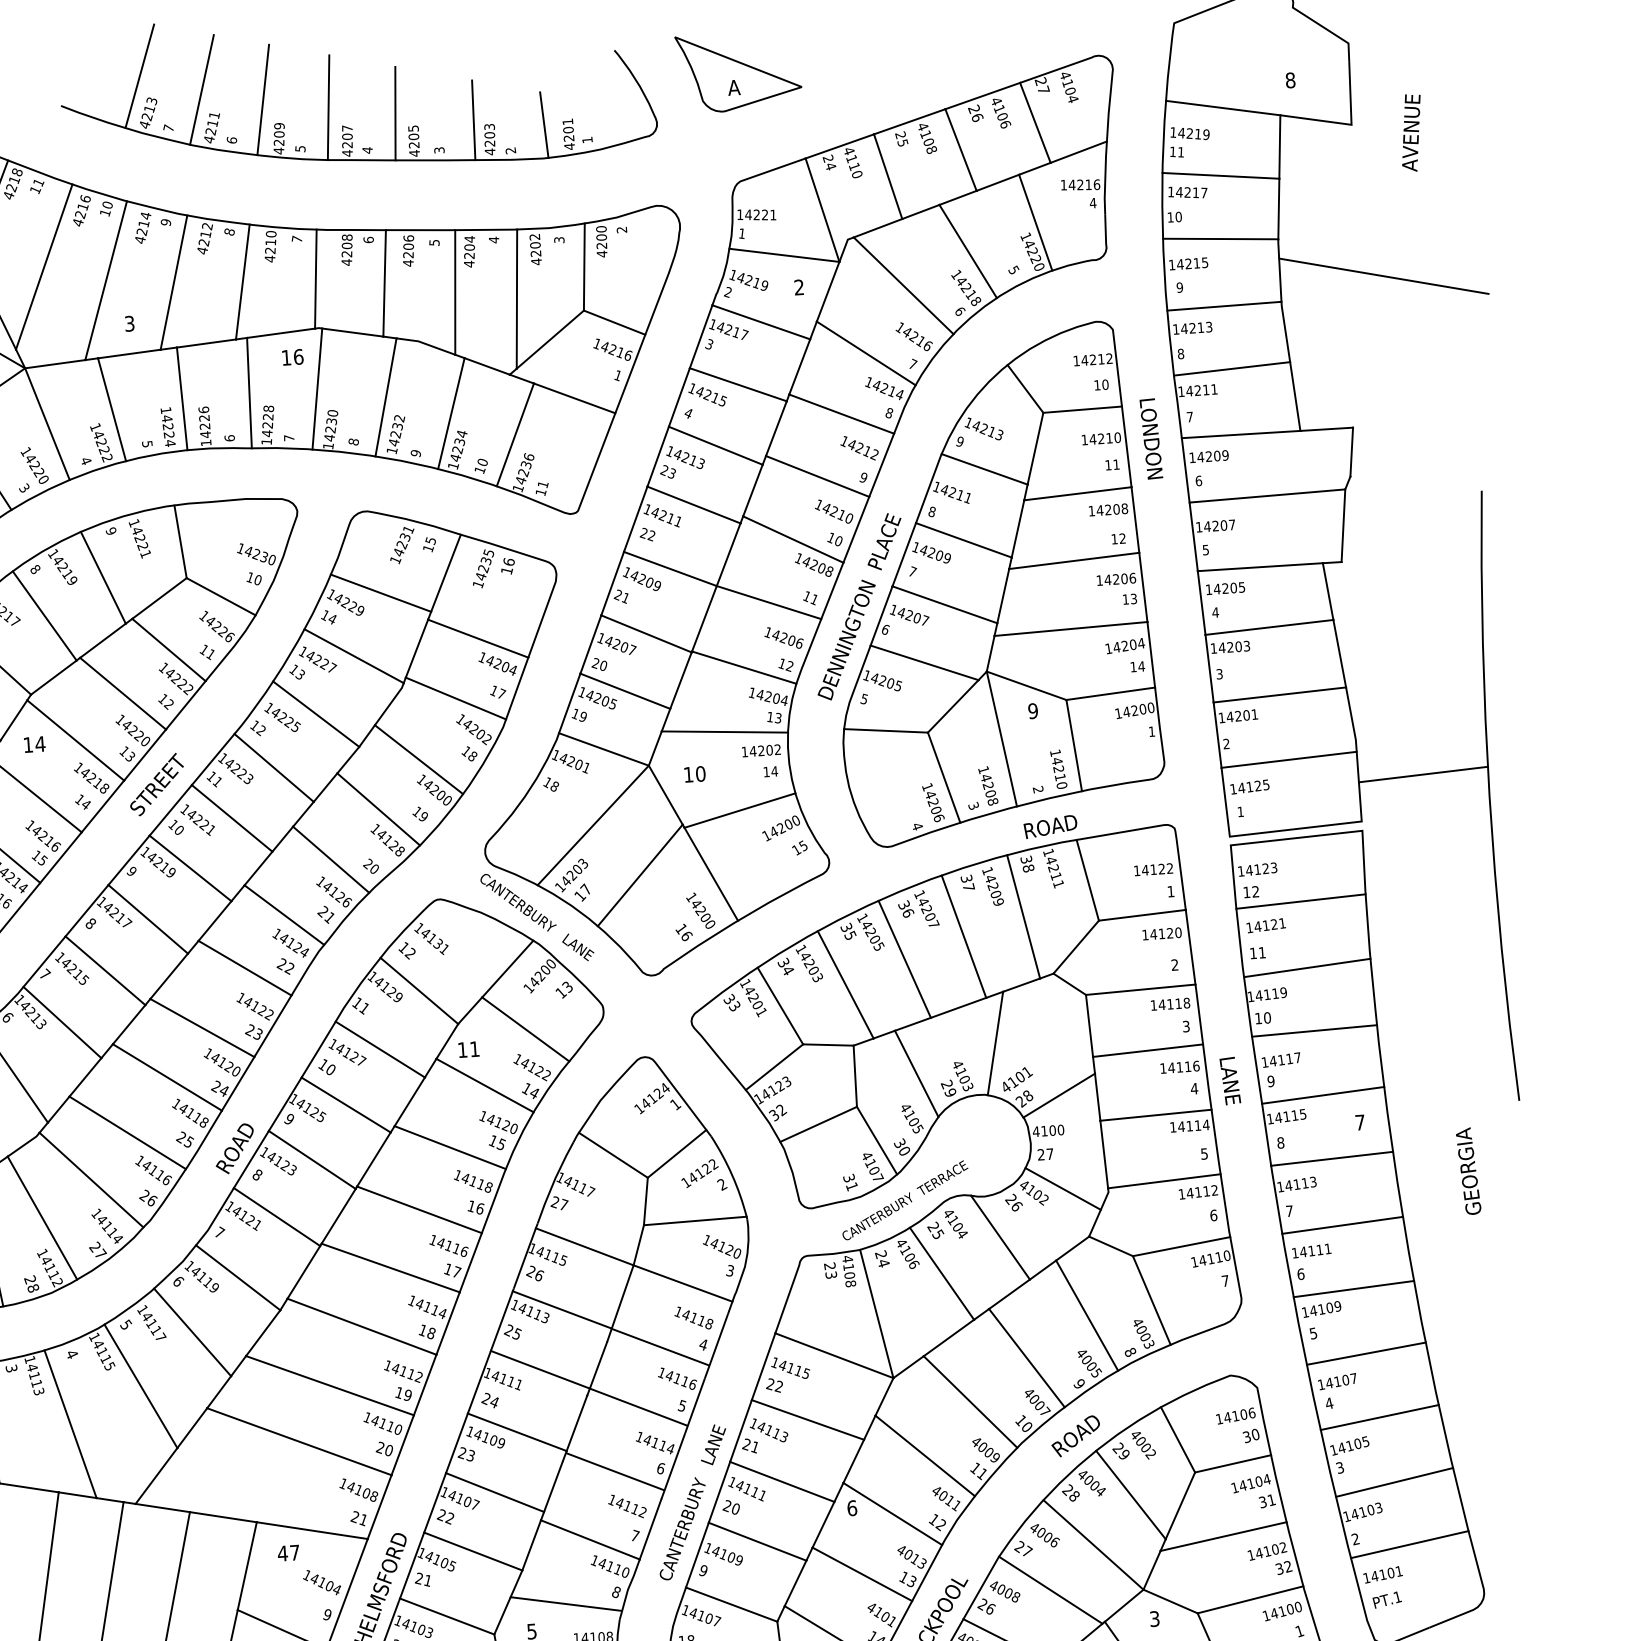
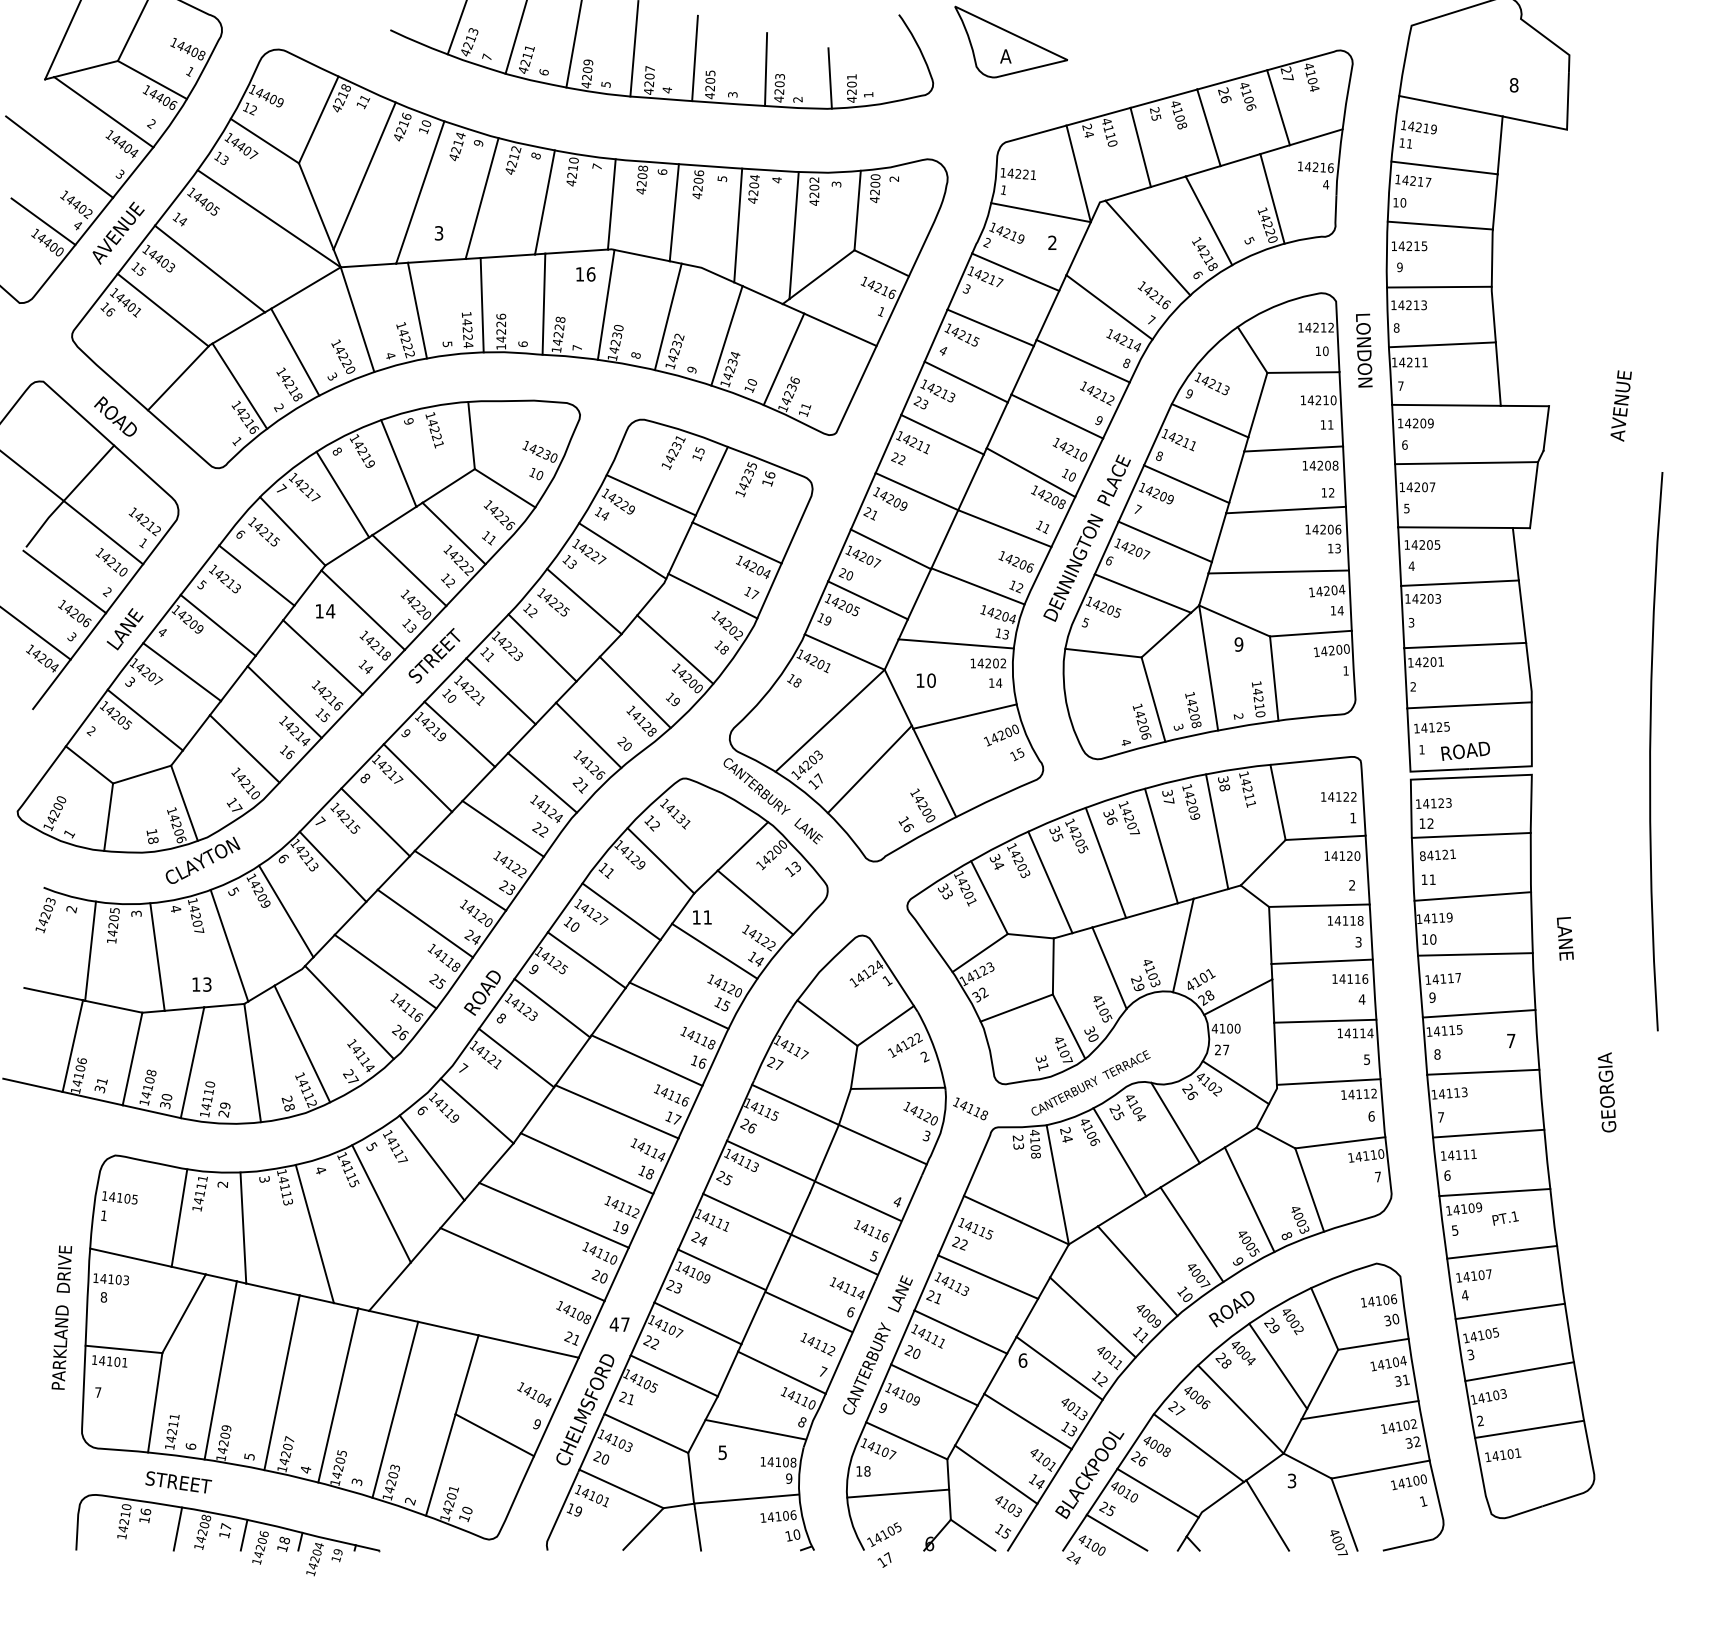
text: (1410, 132) -> (1620, 405), moved
line: (1383, 275) -> (1586, 269), removed
text: (1151, 438) -> (1364, 350), moved
line: (1422, 774) -> (1590, 727), removed
text: (1050, 826) -> (1465, 750), moved
text: (1249, 928) -> (1422, 856), 14121 -> 84121
text: (1229, 1080) -> (1564, 938), moved
text: (693, 1317) -> (970, 1108), moved
text: (288, 1553) -> (619, 1324), moved
text: (1387, 1600) -> (1505, 1218), moved

